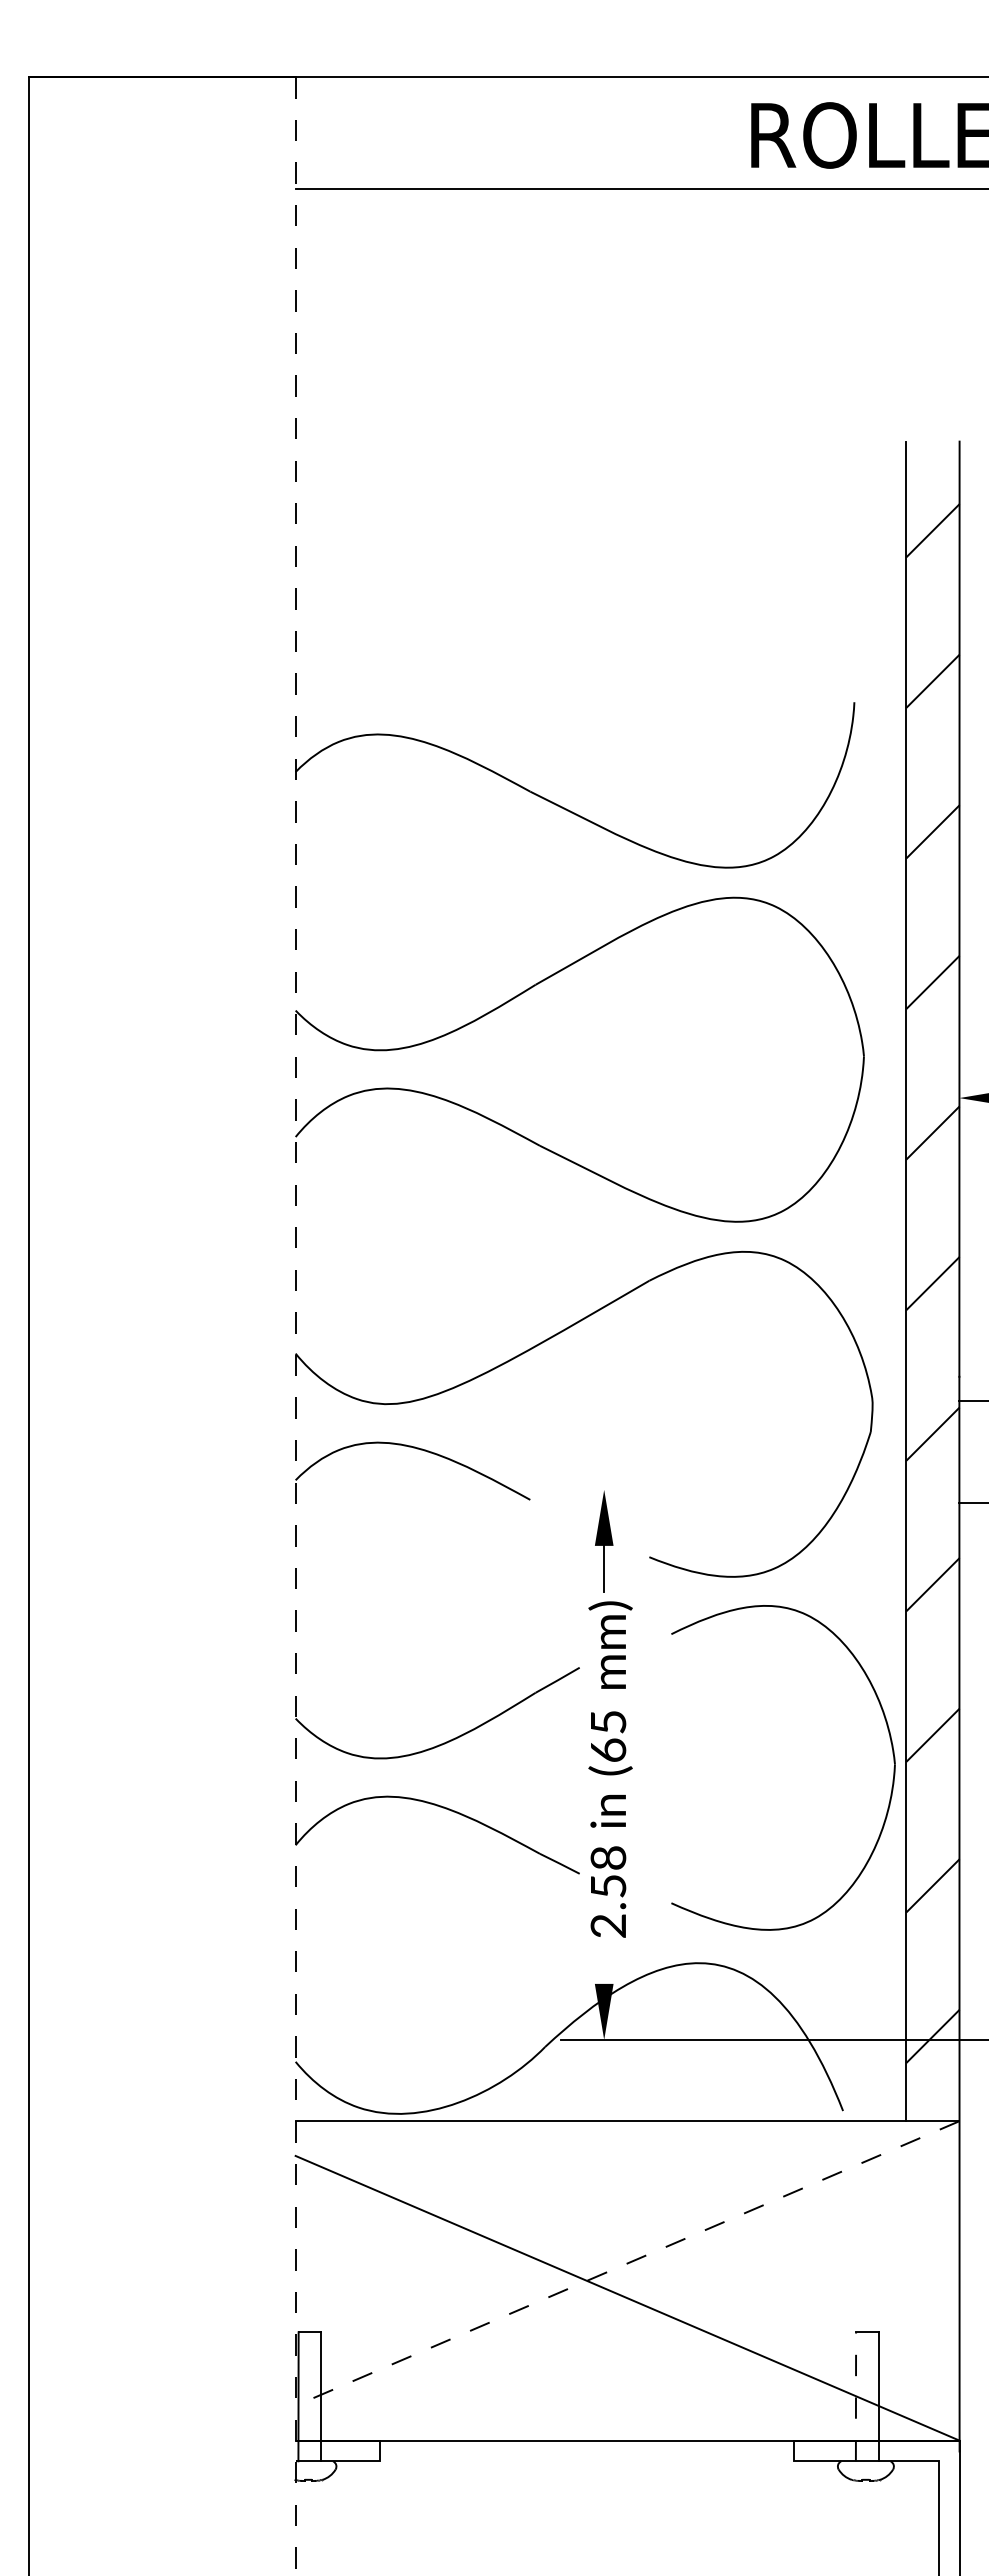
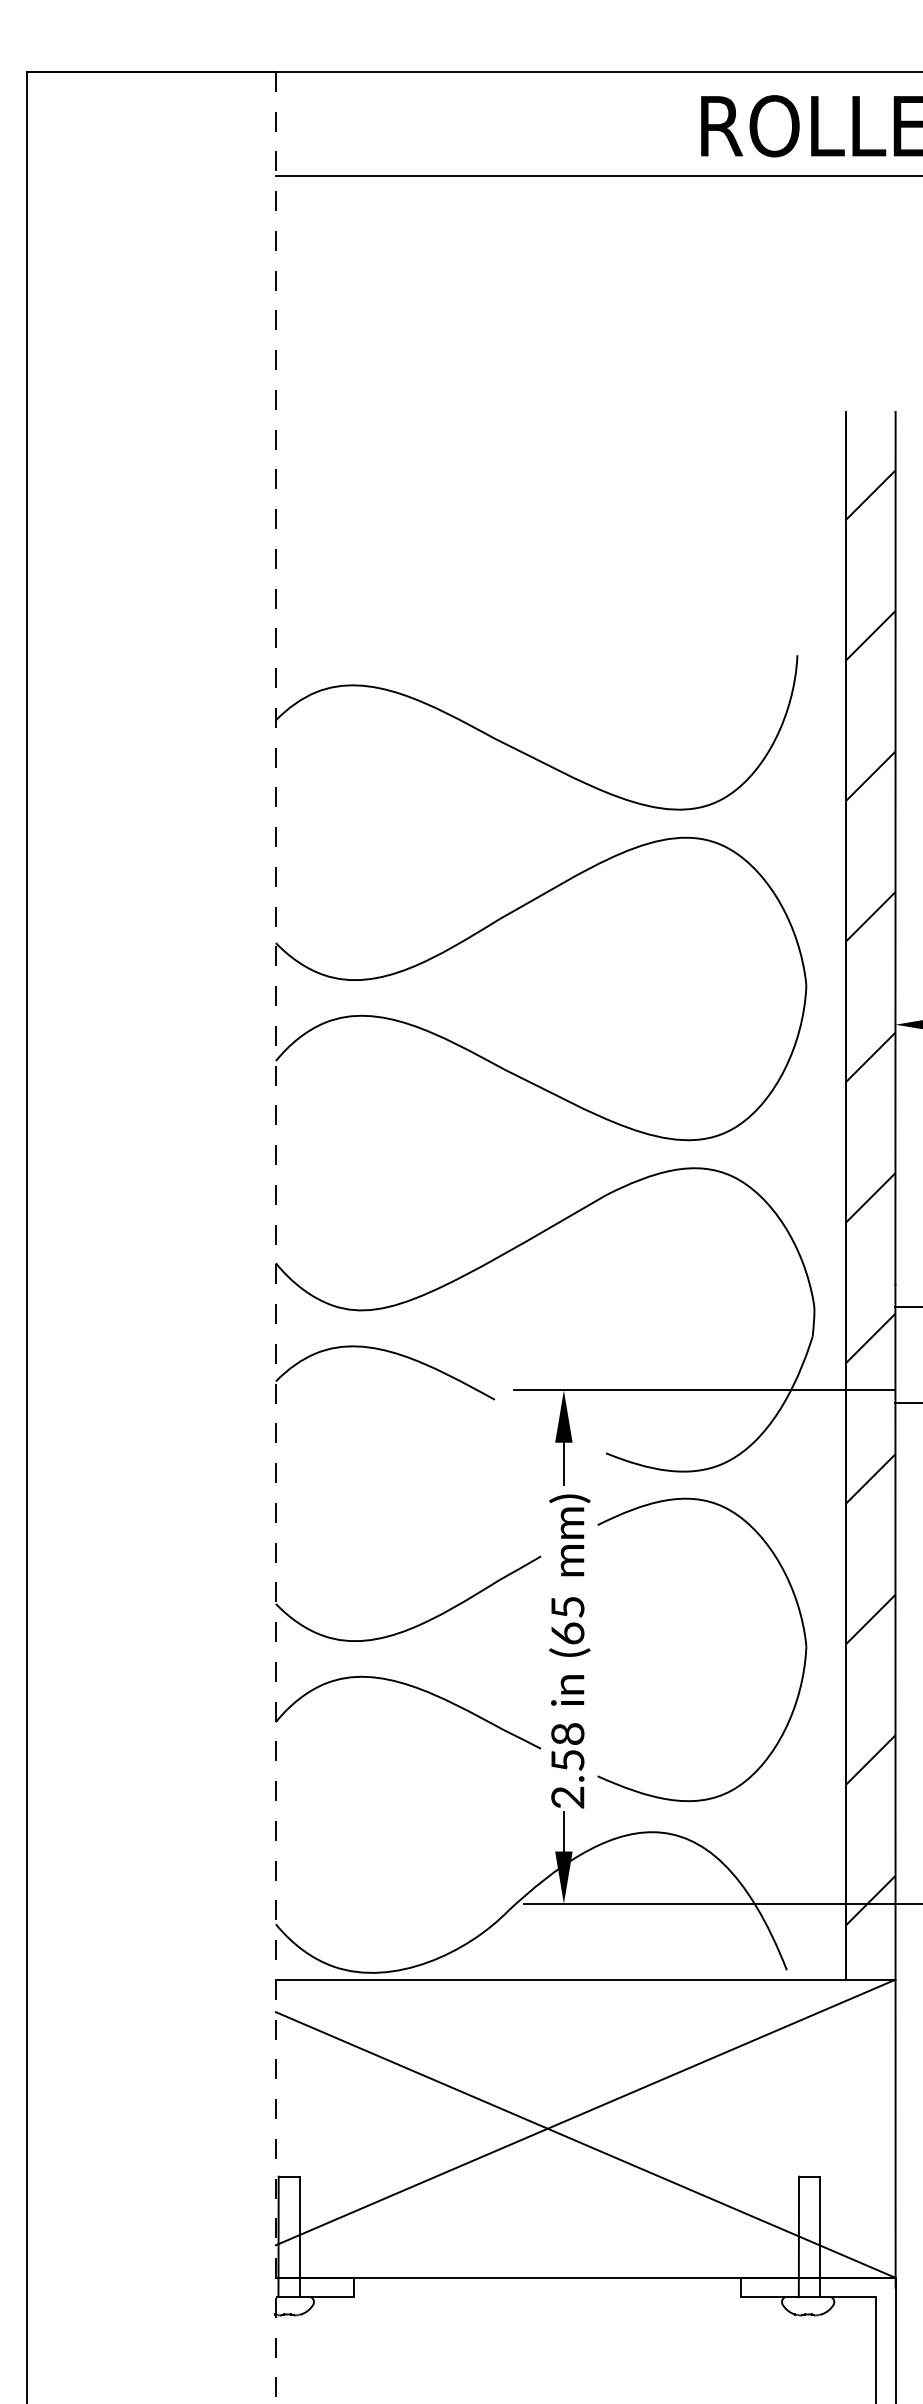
line: (754, 1489) -> (704, 1390), added
part: (892, 1779) -> (804, 1660), moved
line: (603, 1962) -> (563, 1831), added
line: (627, 2263) -> (585, 2112), dashed -> solid
line: (856, 2396) -> (799, 2236), dashed -> solid

